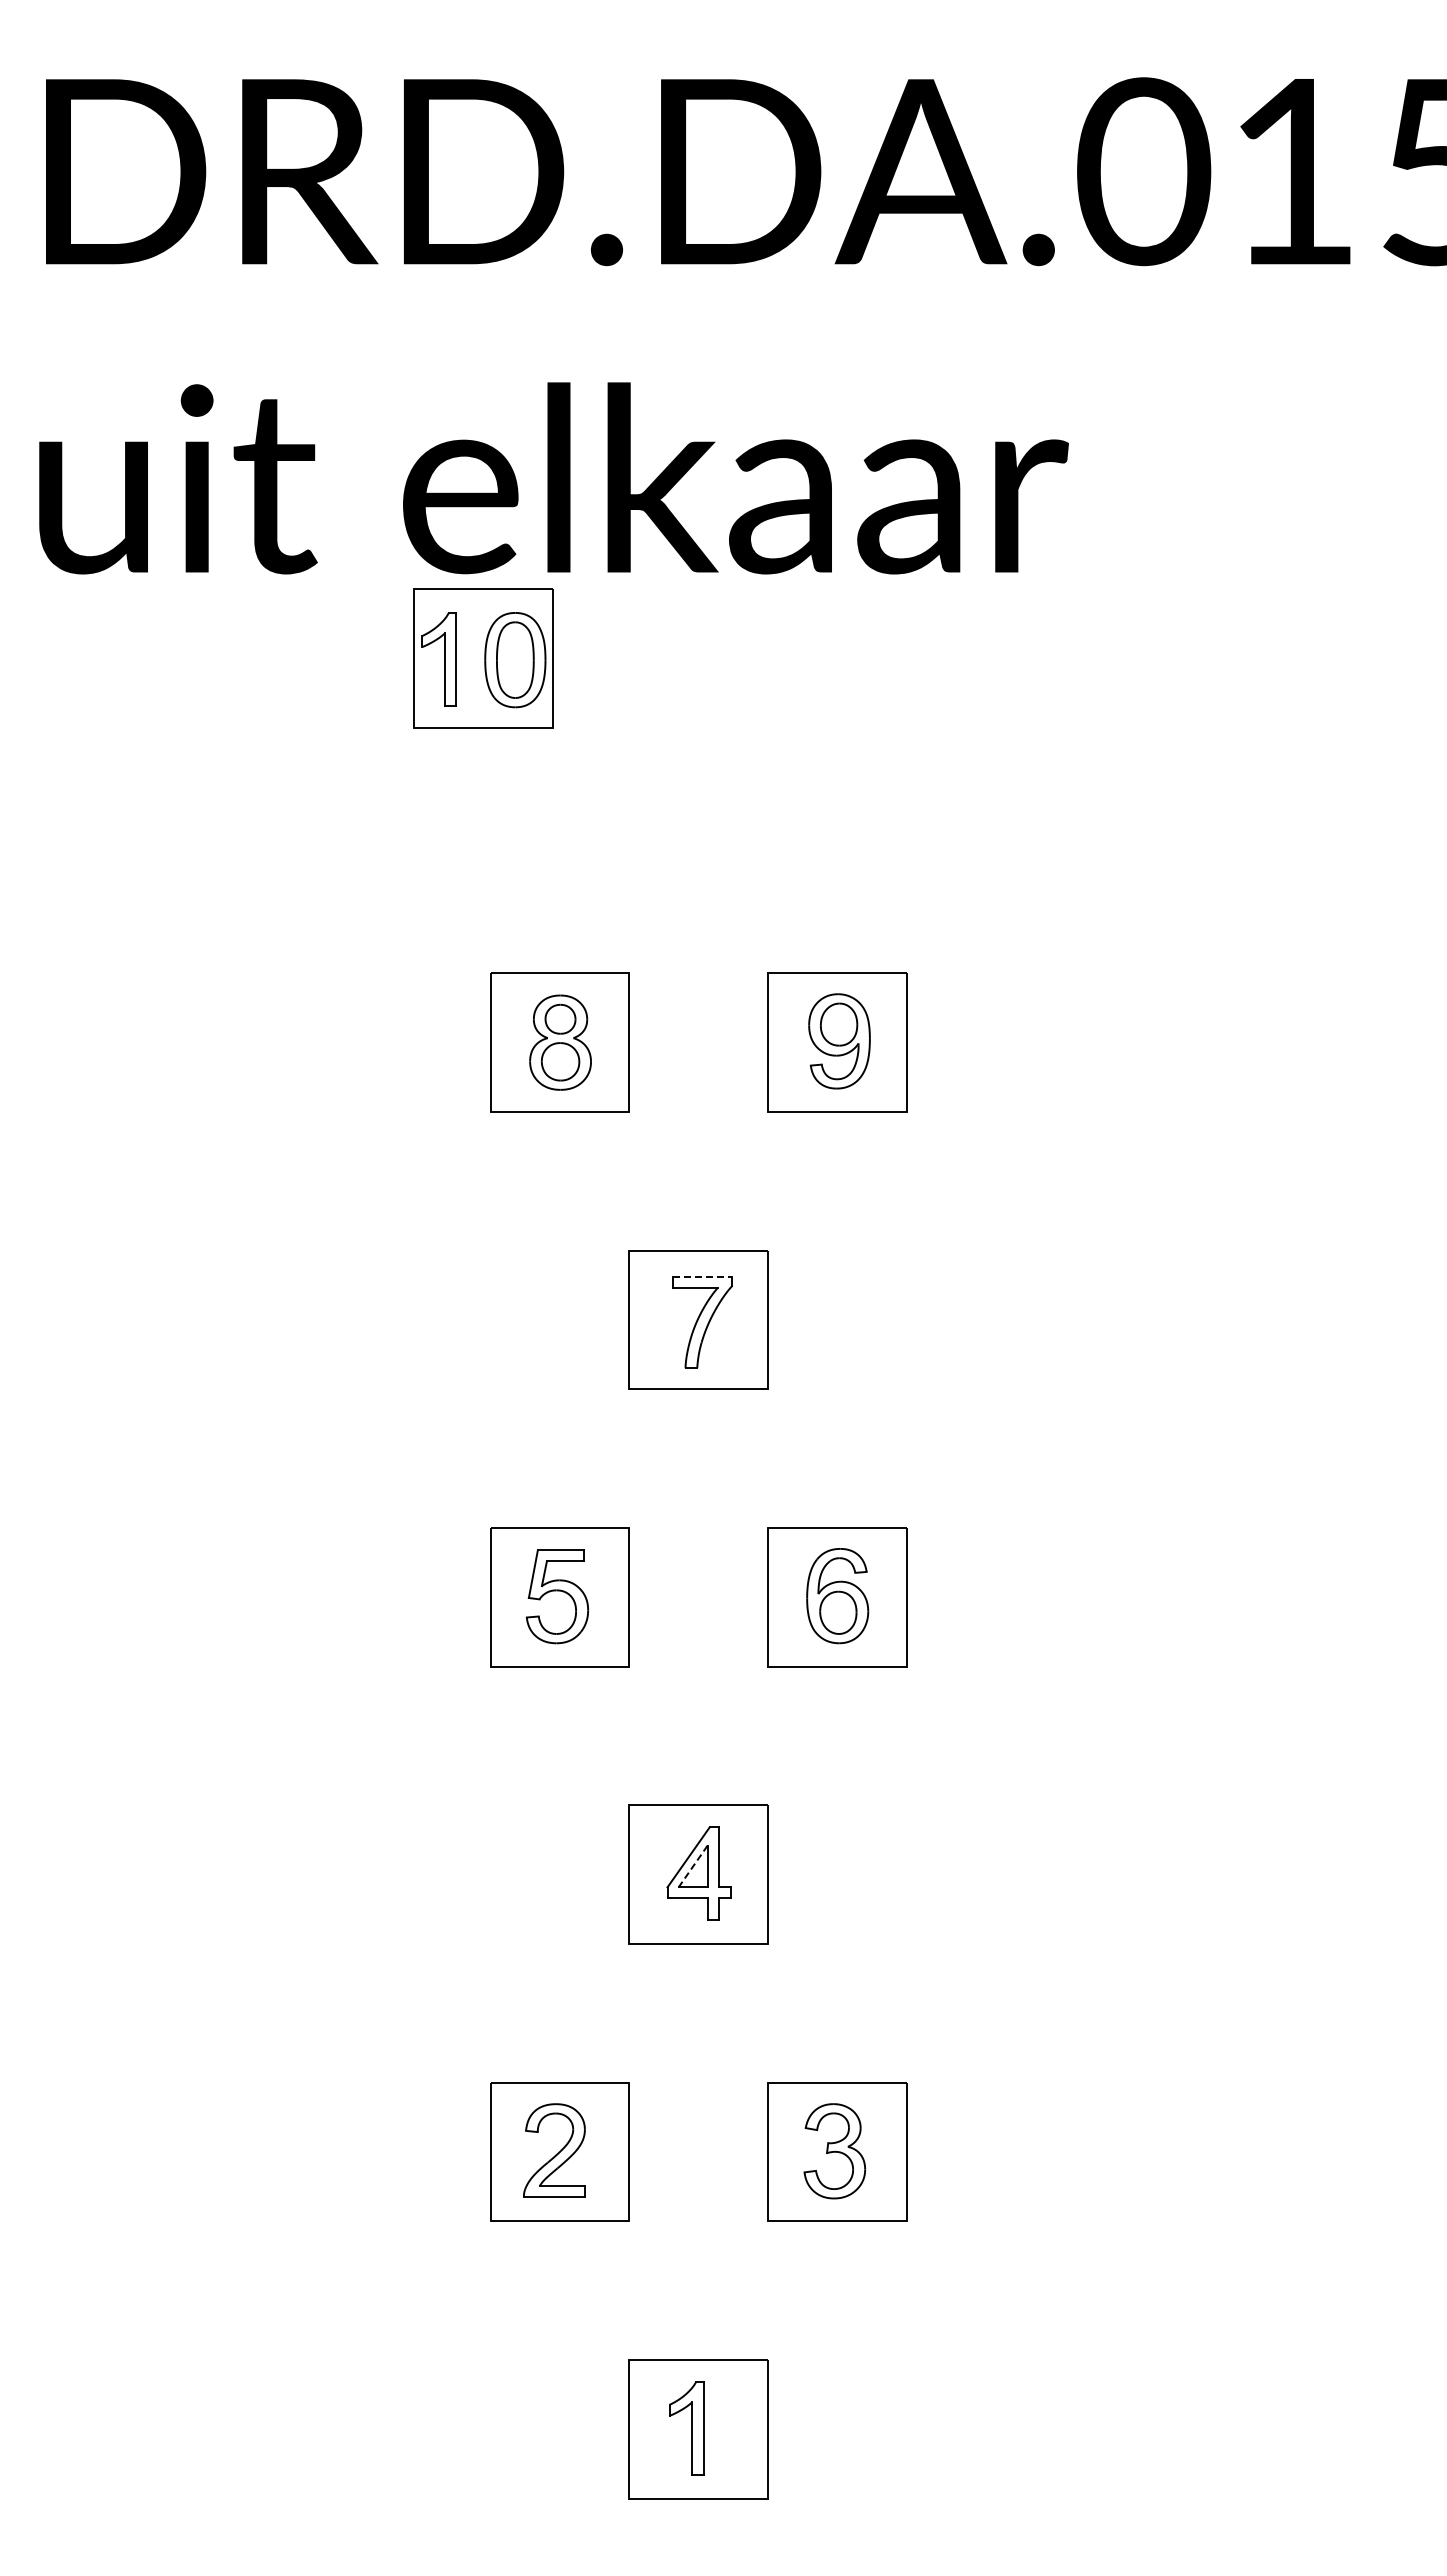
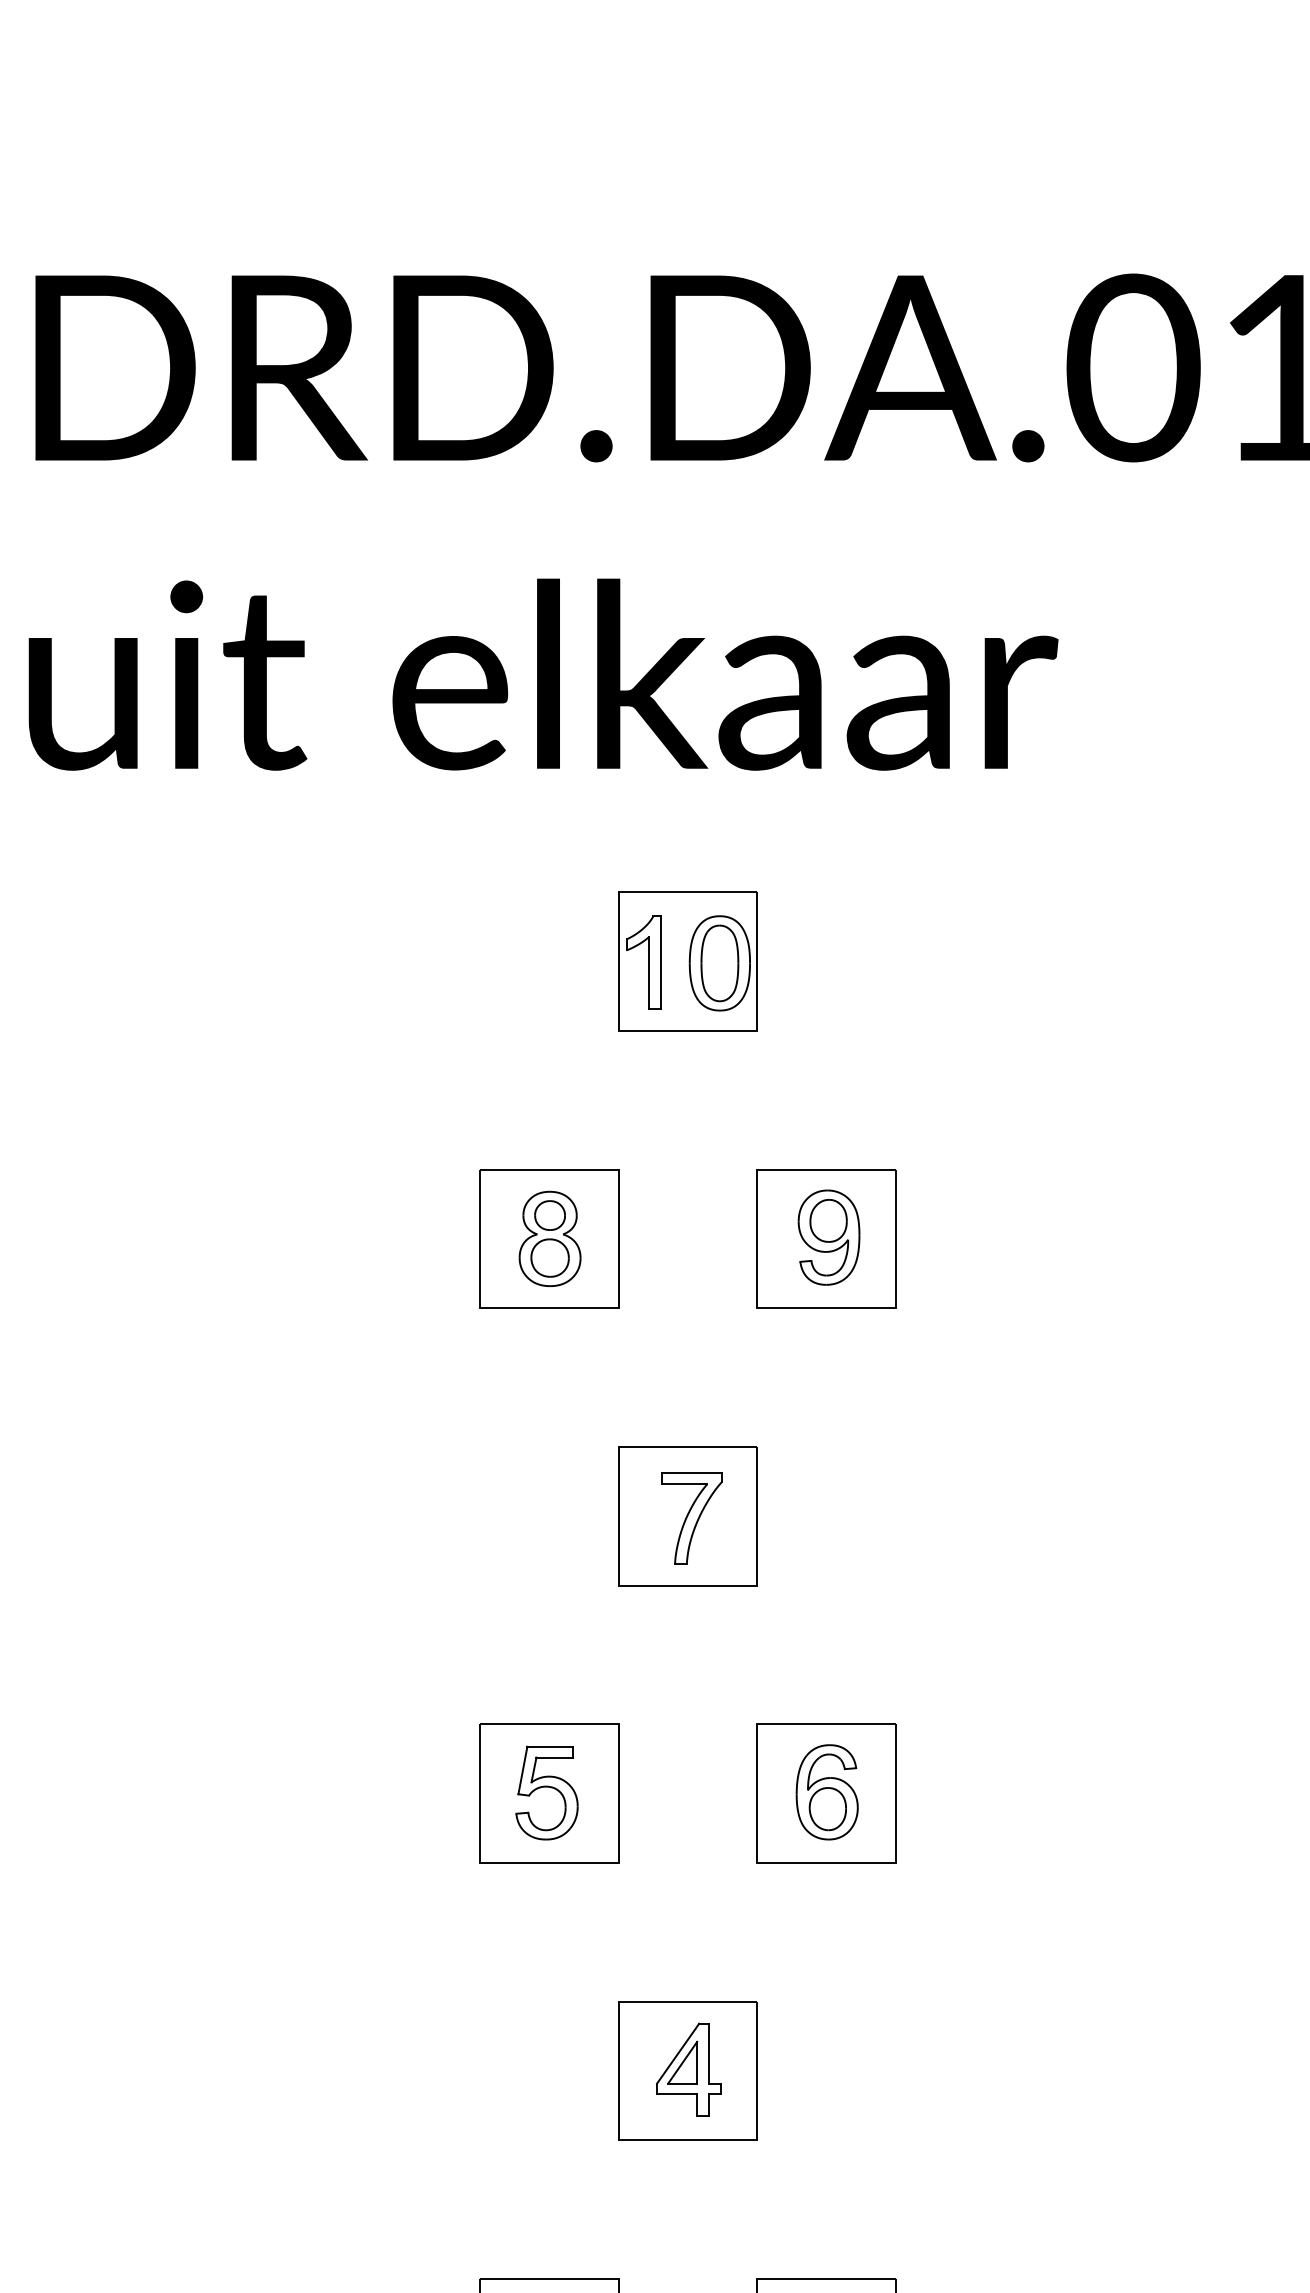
part: (483, 658) -> (688, 961), moved
line: (702, 1276) -> (692, 1472), dashed -> solid
line: (692, 1866) -> (682, 2062), dashed -> solid

